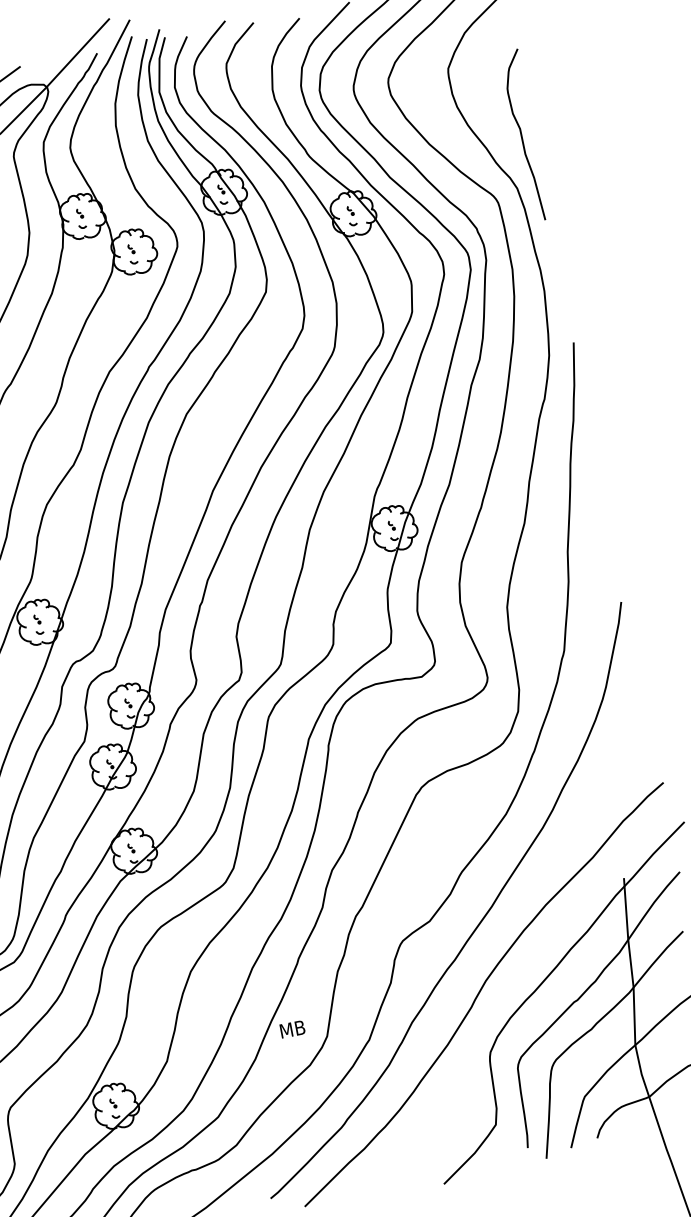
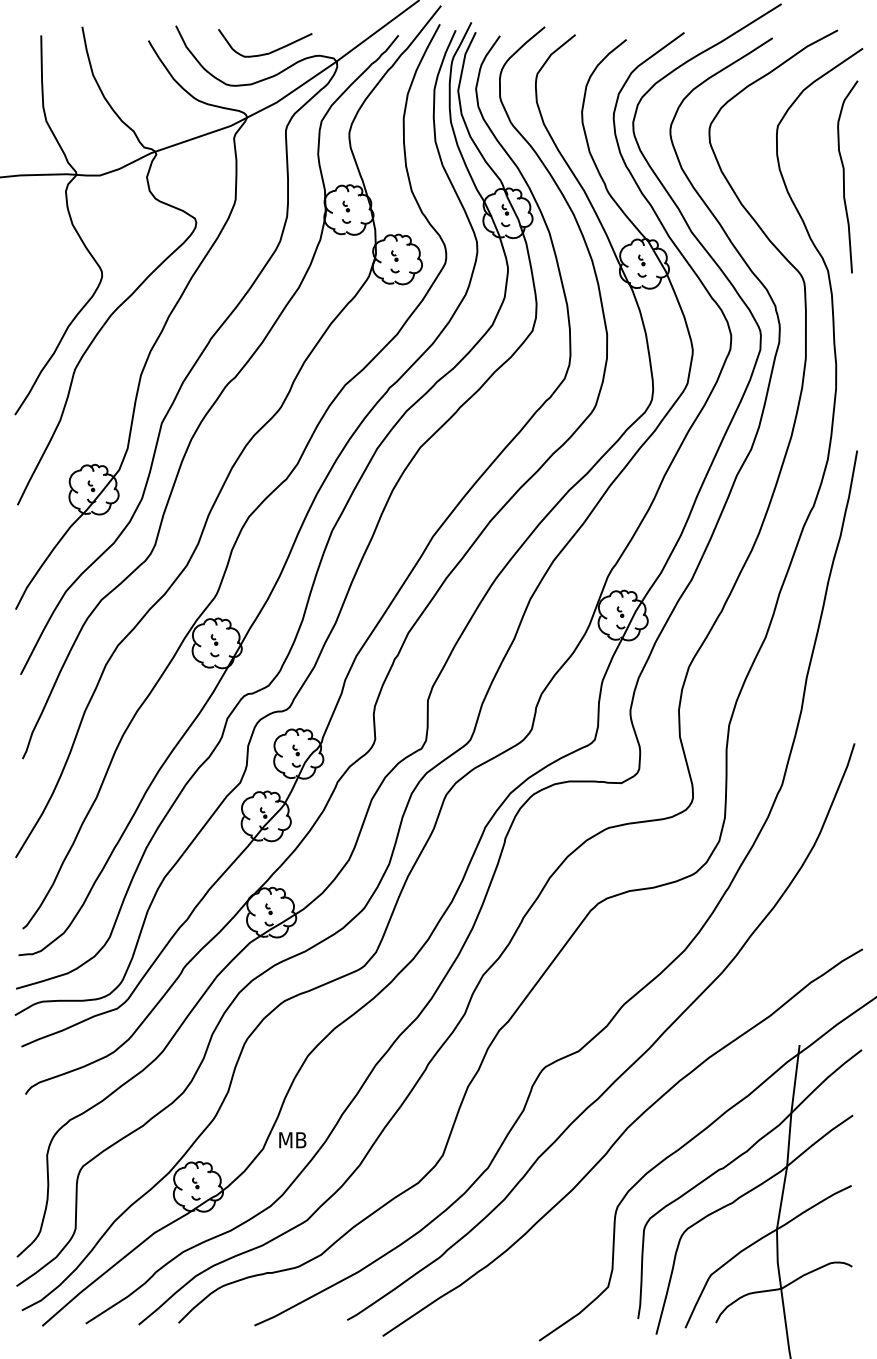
curve: (522, 135) -> (844, 176), moved
text: (292, 1029) -> (292, 1140), moved

